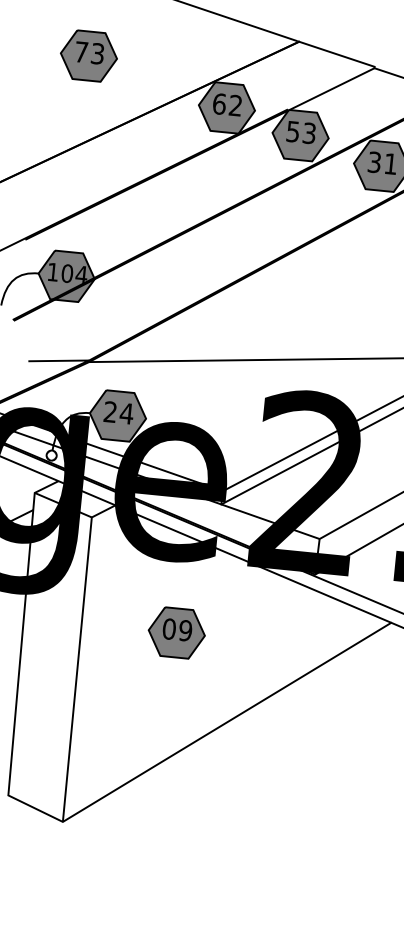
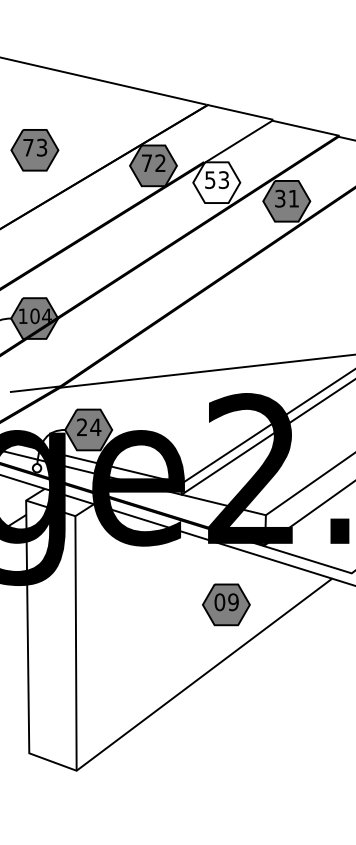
part: (88, 56) -> (34, 150), moved
text: (218, 104) -> (146, 163), 62 -> 72
fill: (300, 135) -> (216, 182), removed
part: (177, 632) -> (226, 604), moved

